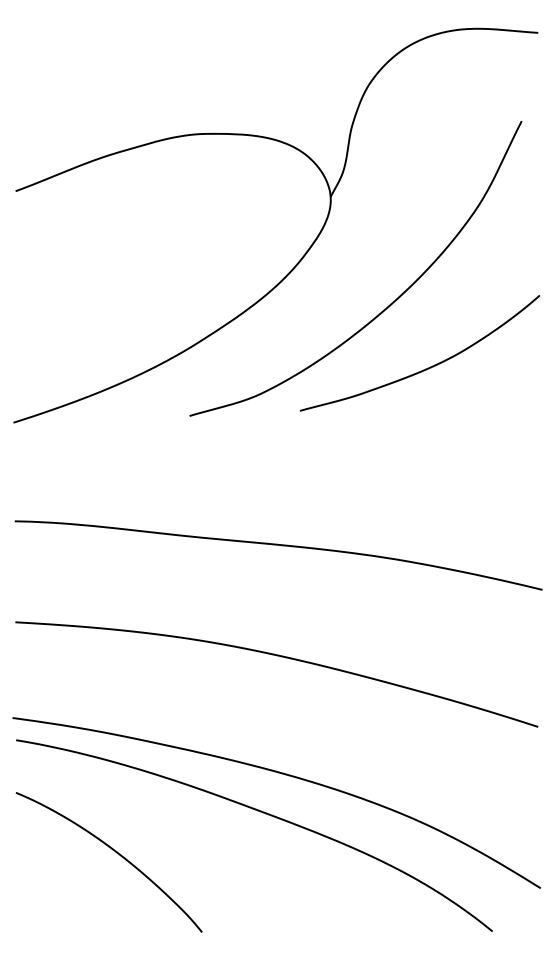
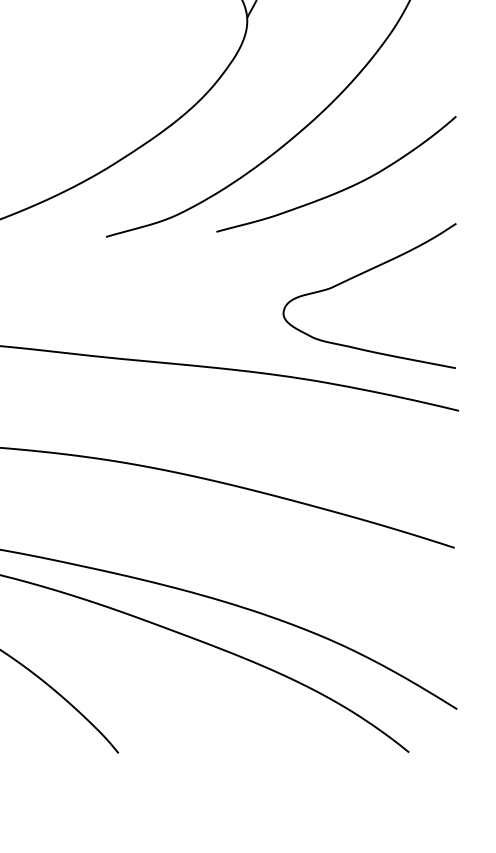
curve: (446, 453) -> (363, 274), added

